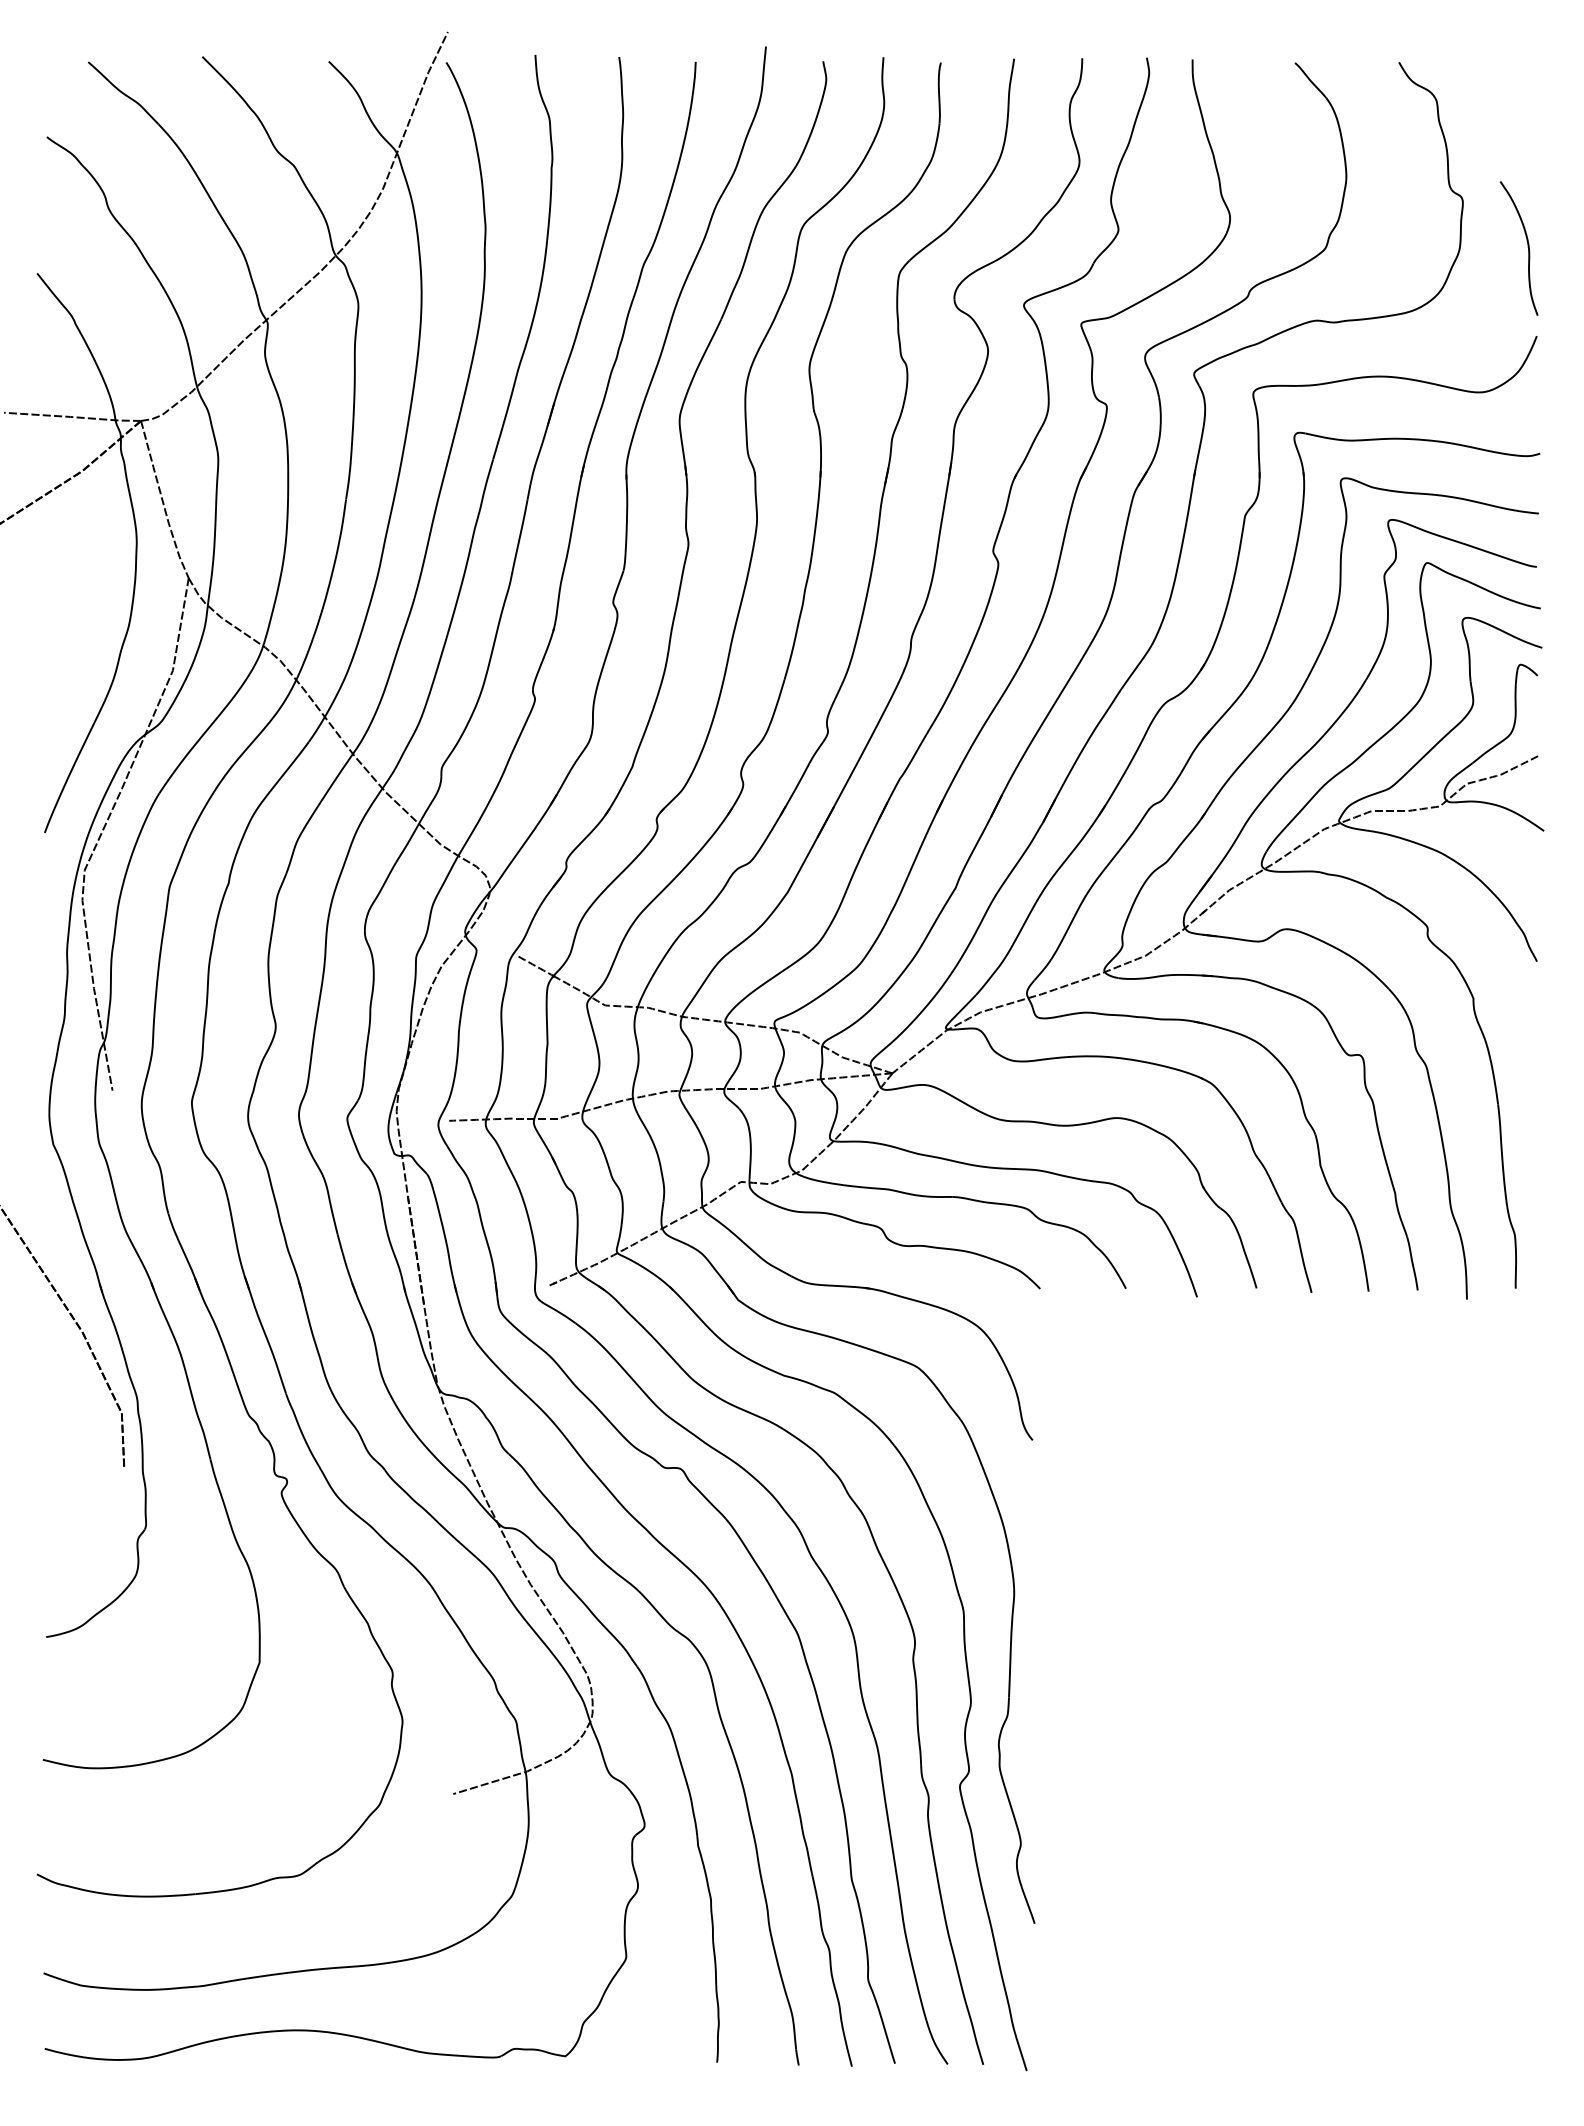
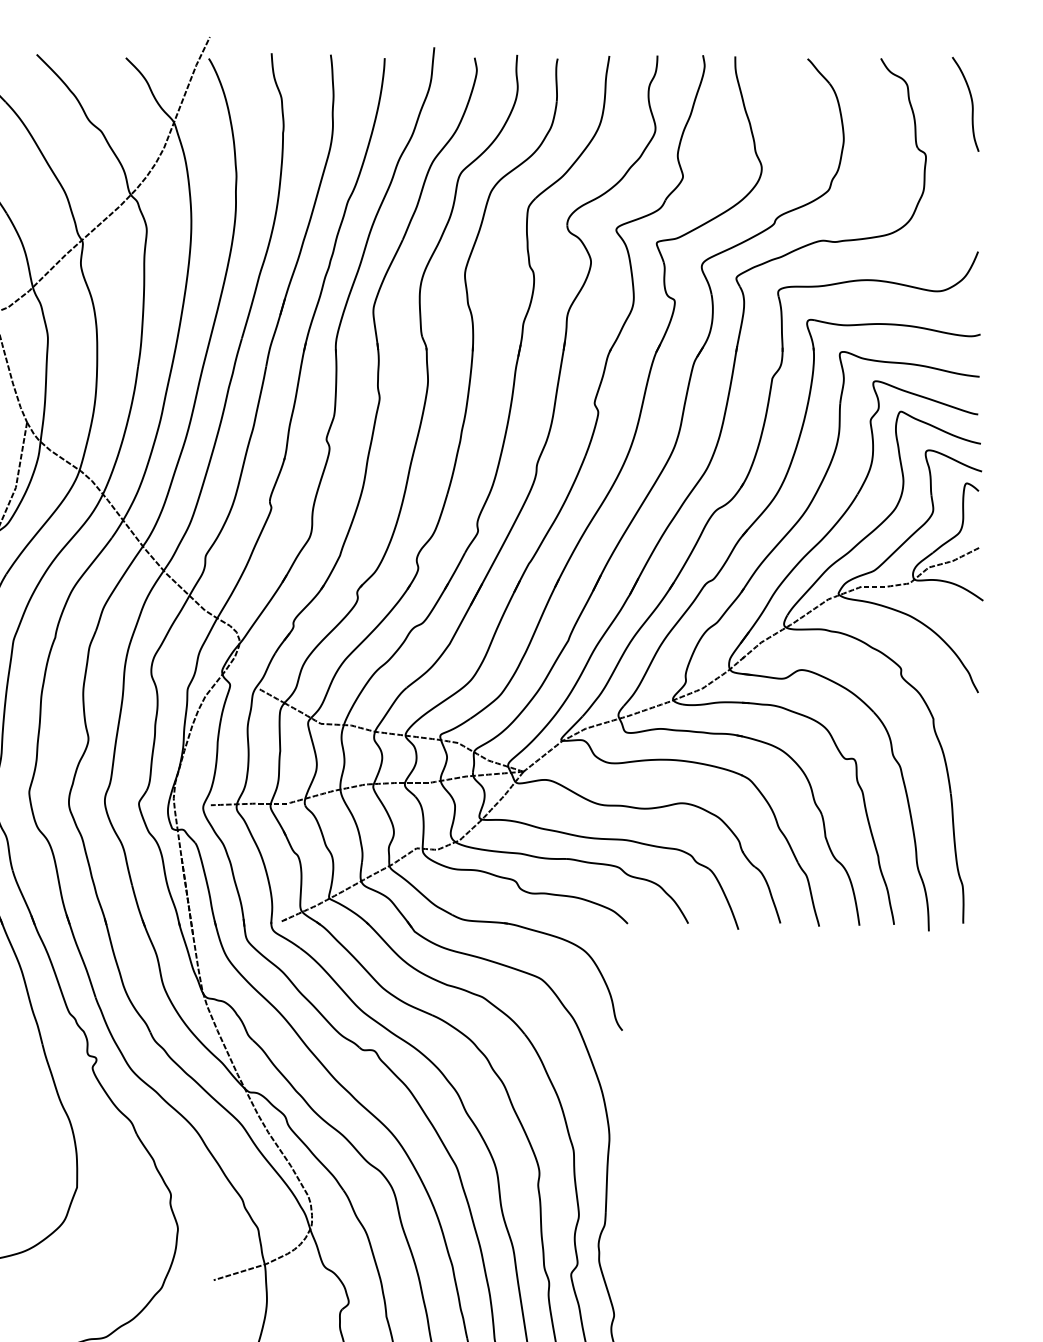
curve: (1527, 247) -> (971, 103), moved

